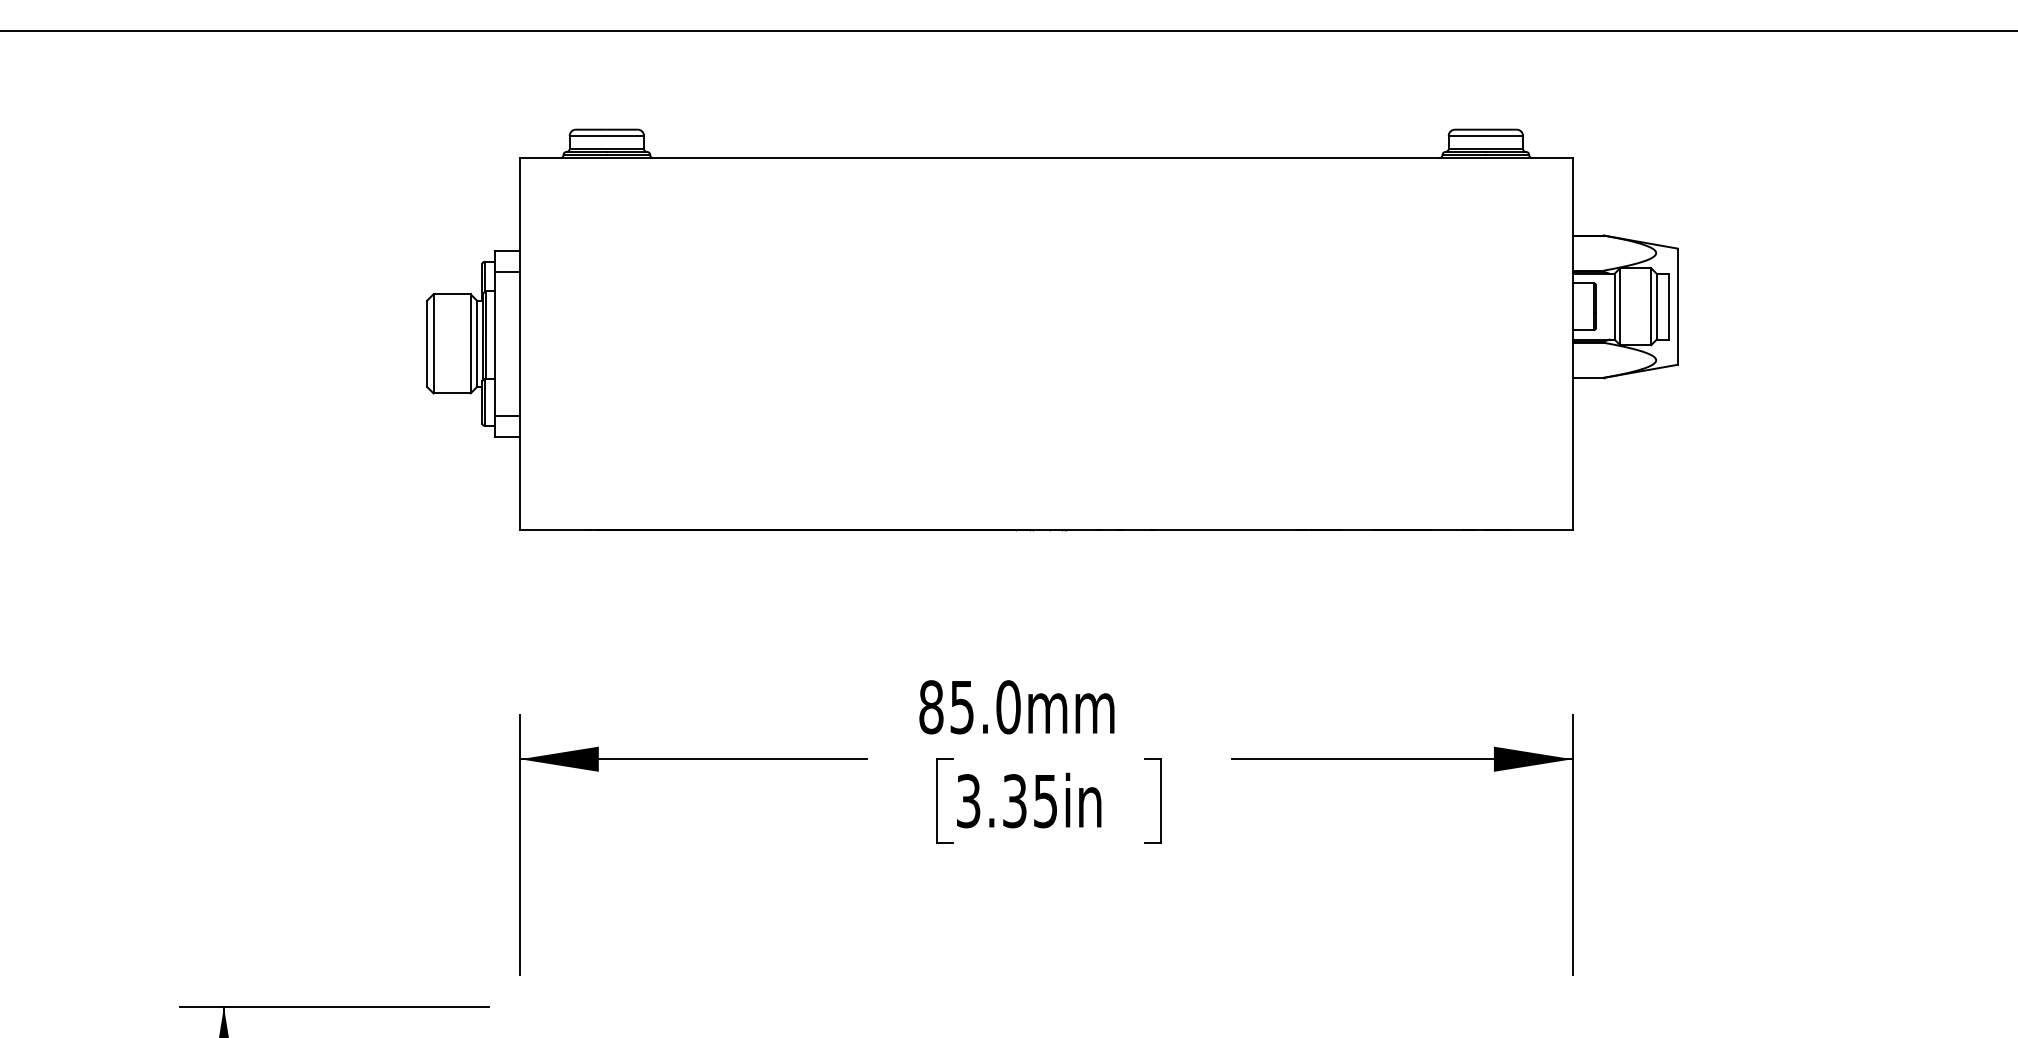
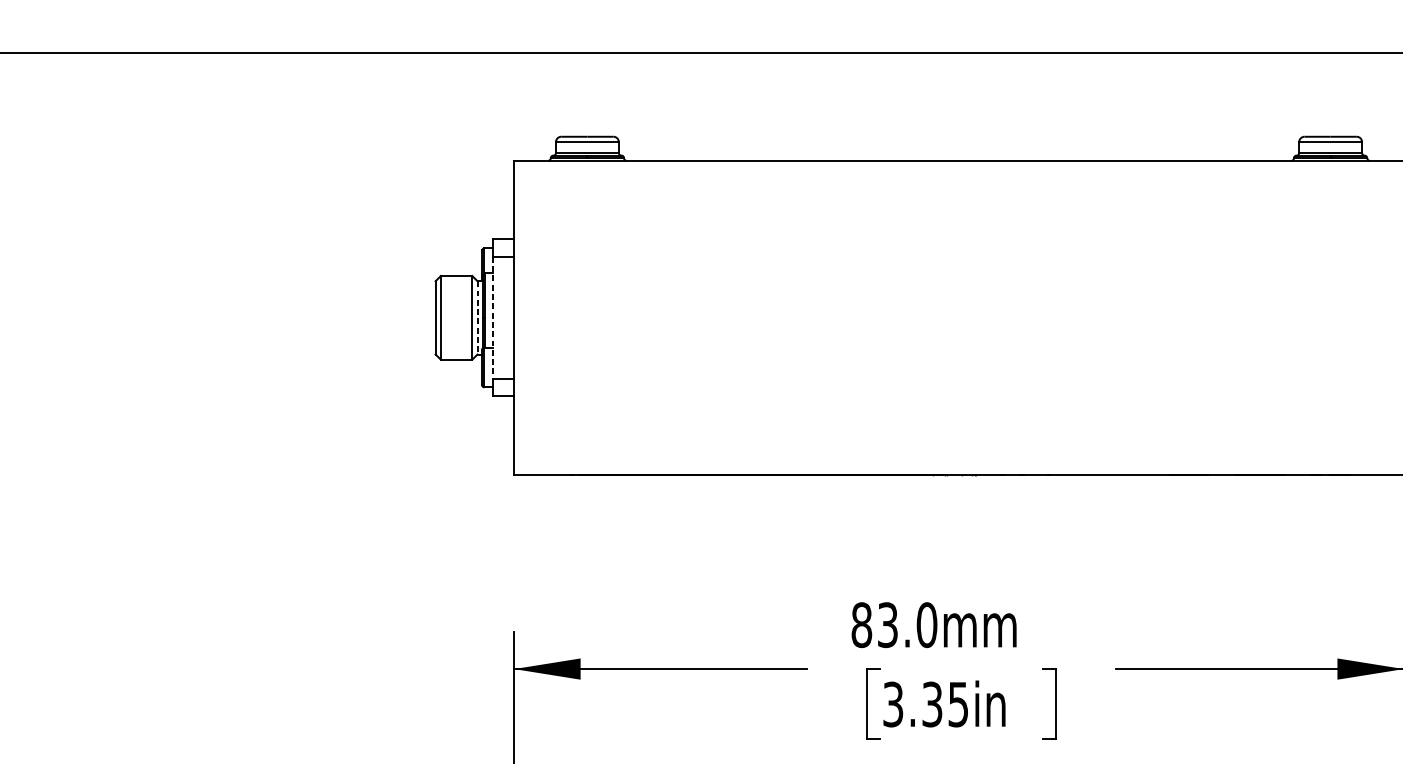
line: (476, 344) -> (477, 318), solid -> dashed
line: (495, 344) -> (493, 318), solid -> dashed
text: (962, 706) -> (888, 624), 85.0mm -> 83.0mm

